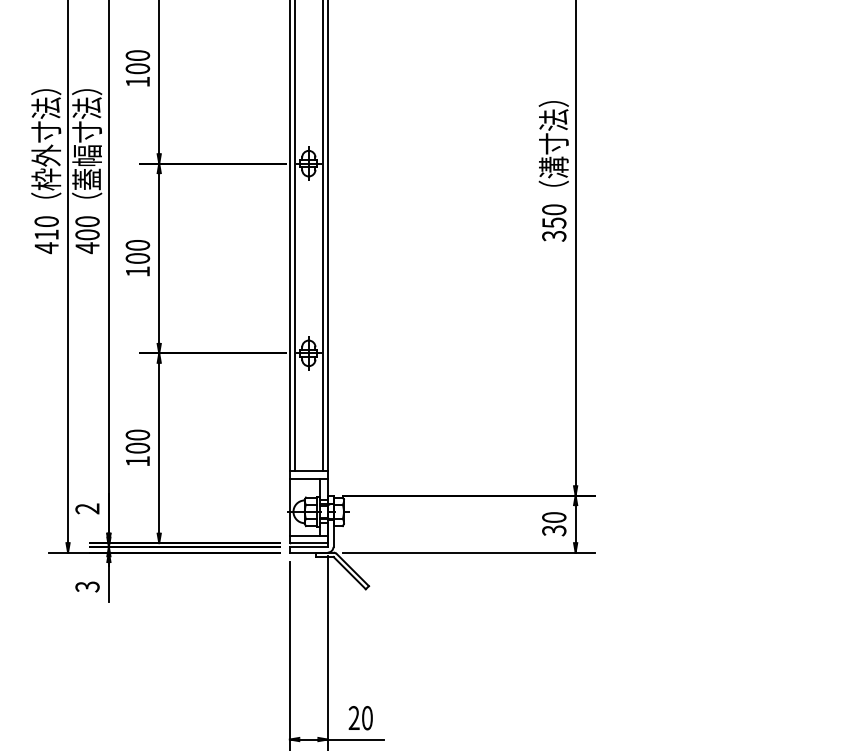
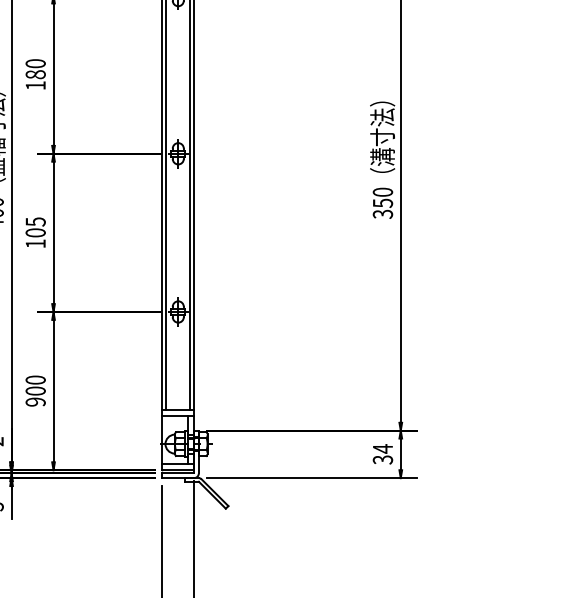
text: (137, 68) -> (35, 74), 100 -> 180
text: (137, 245) -> (35, 222), 100 -> 105
text: (137, 461) -> (35, 402), 100 -> 900
text: (554, 517) -> (383, 448), 30 -> 34

